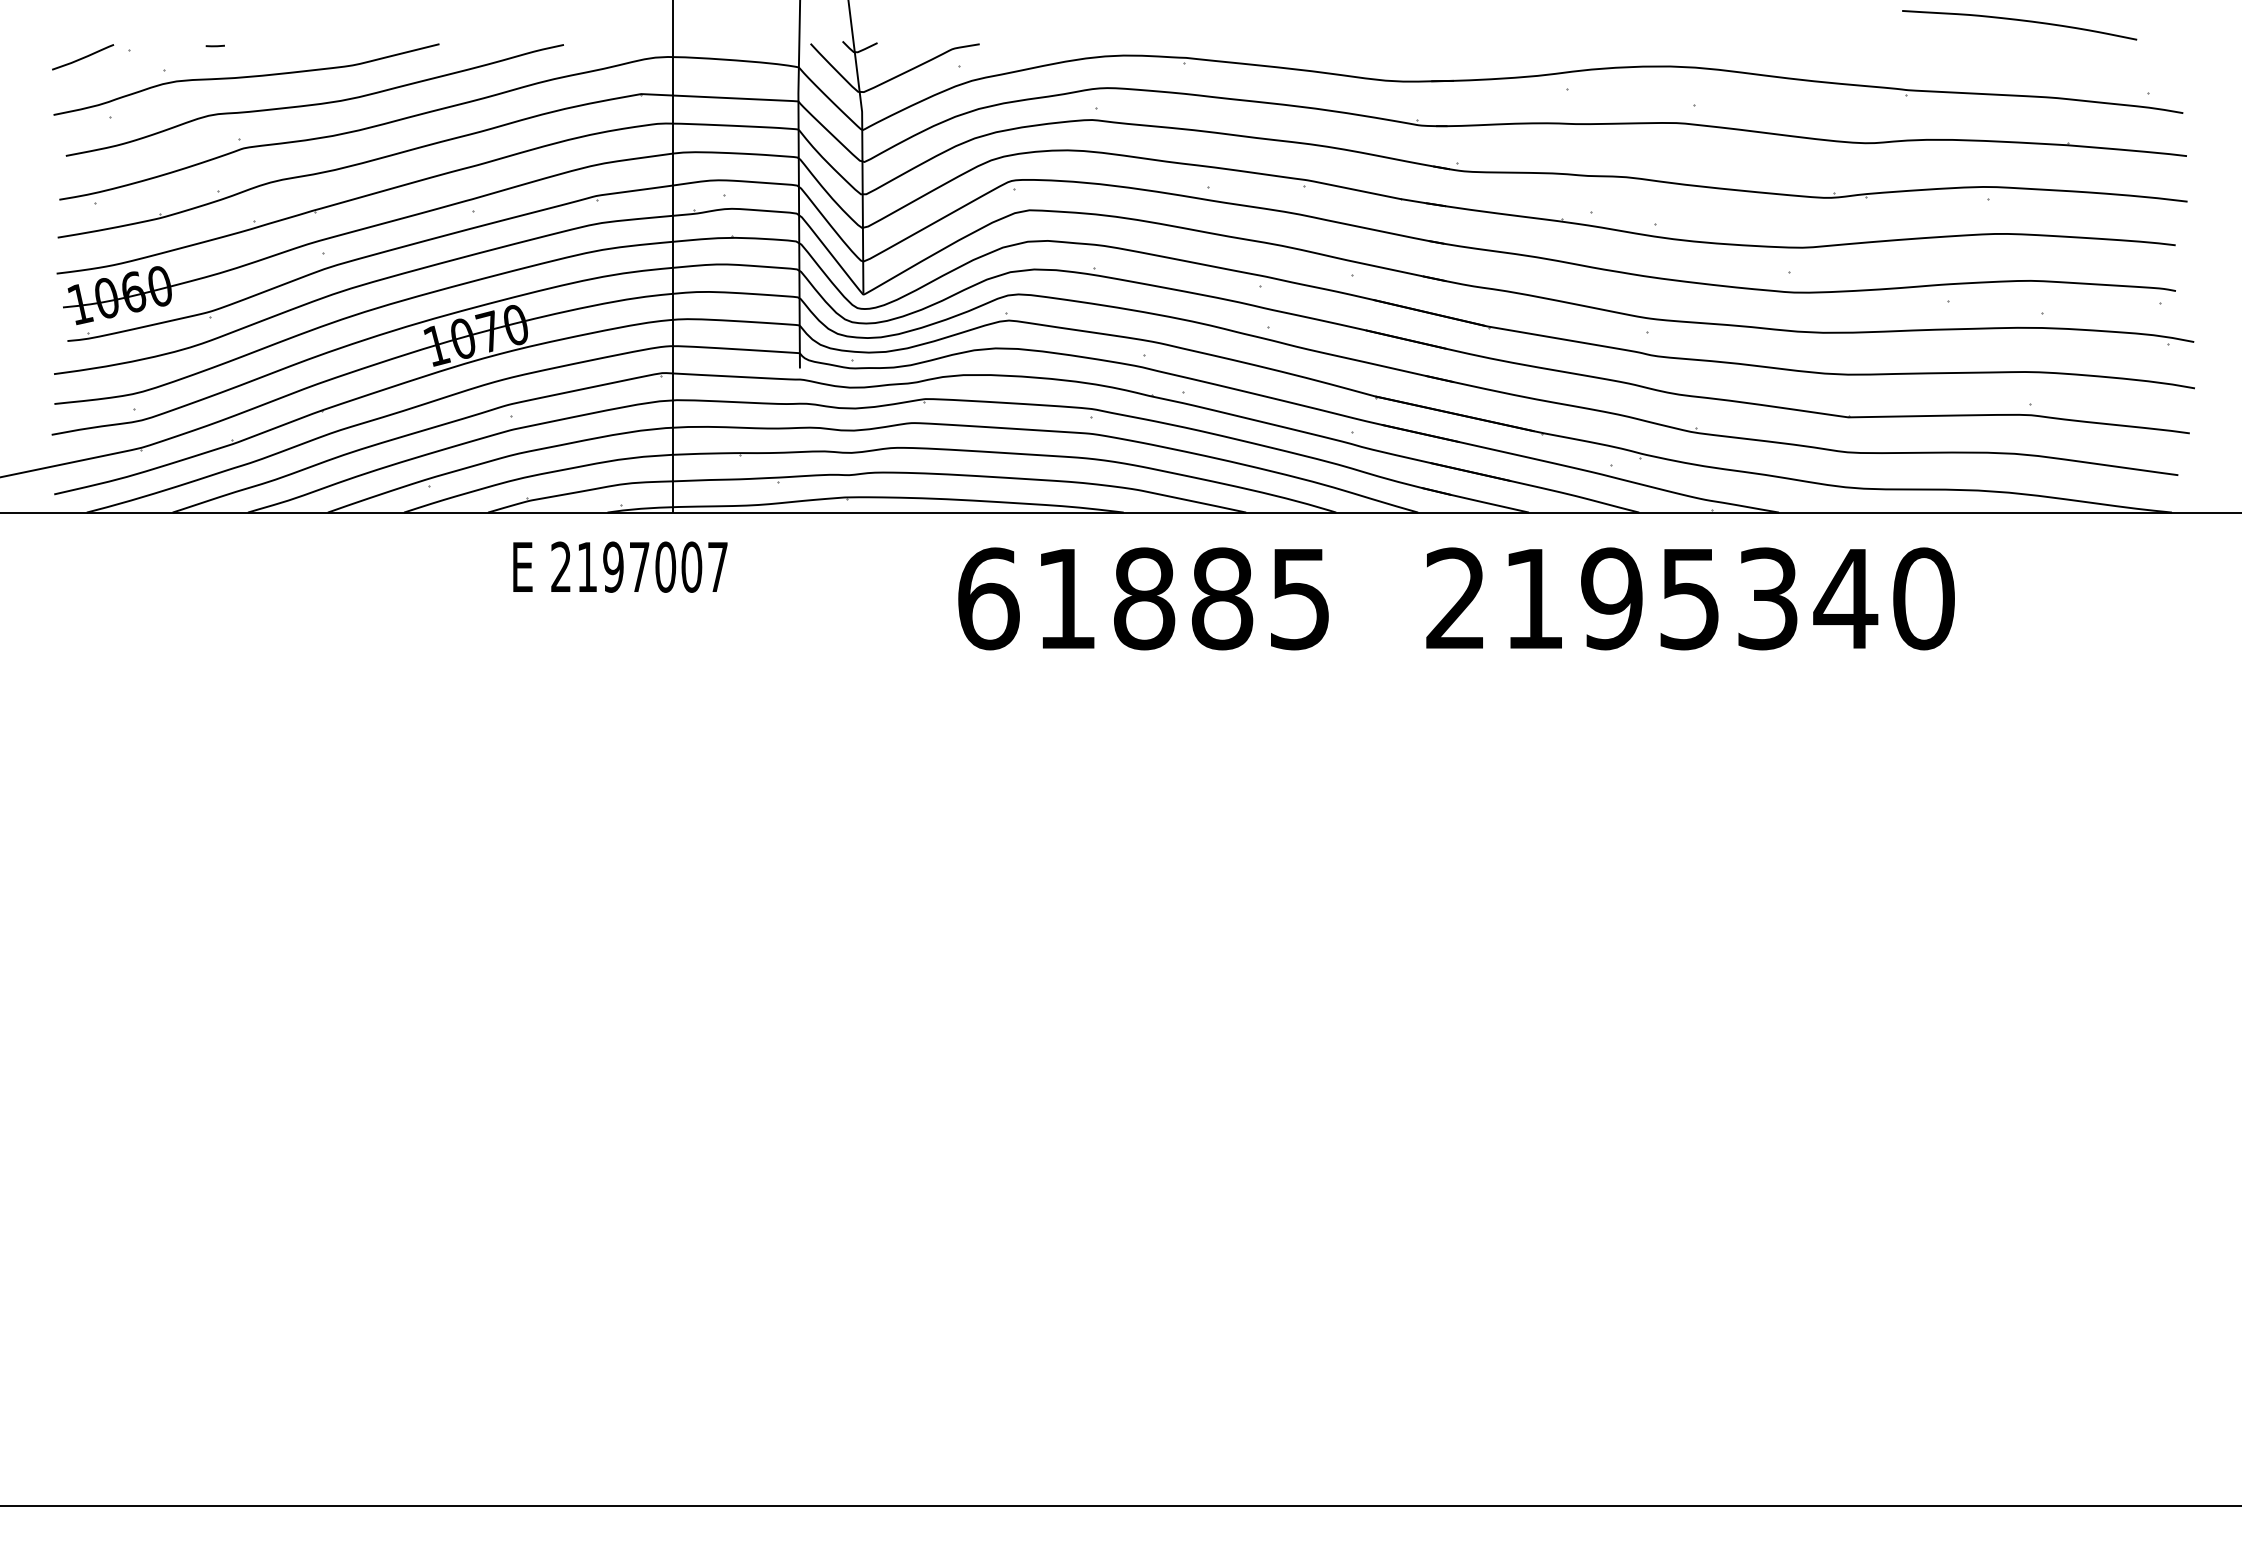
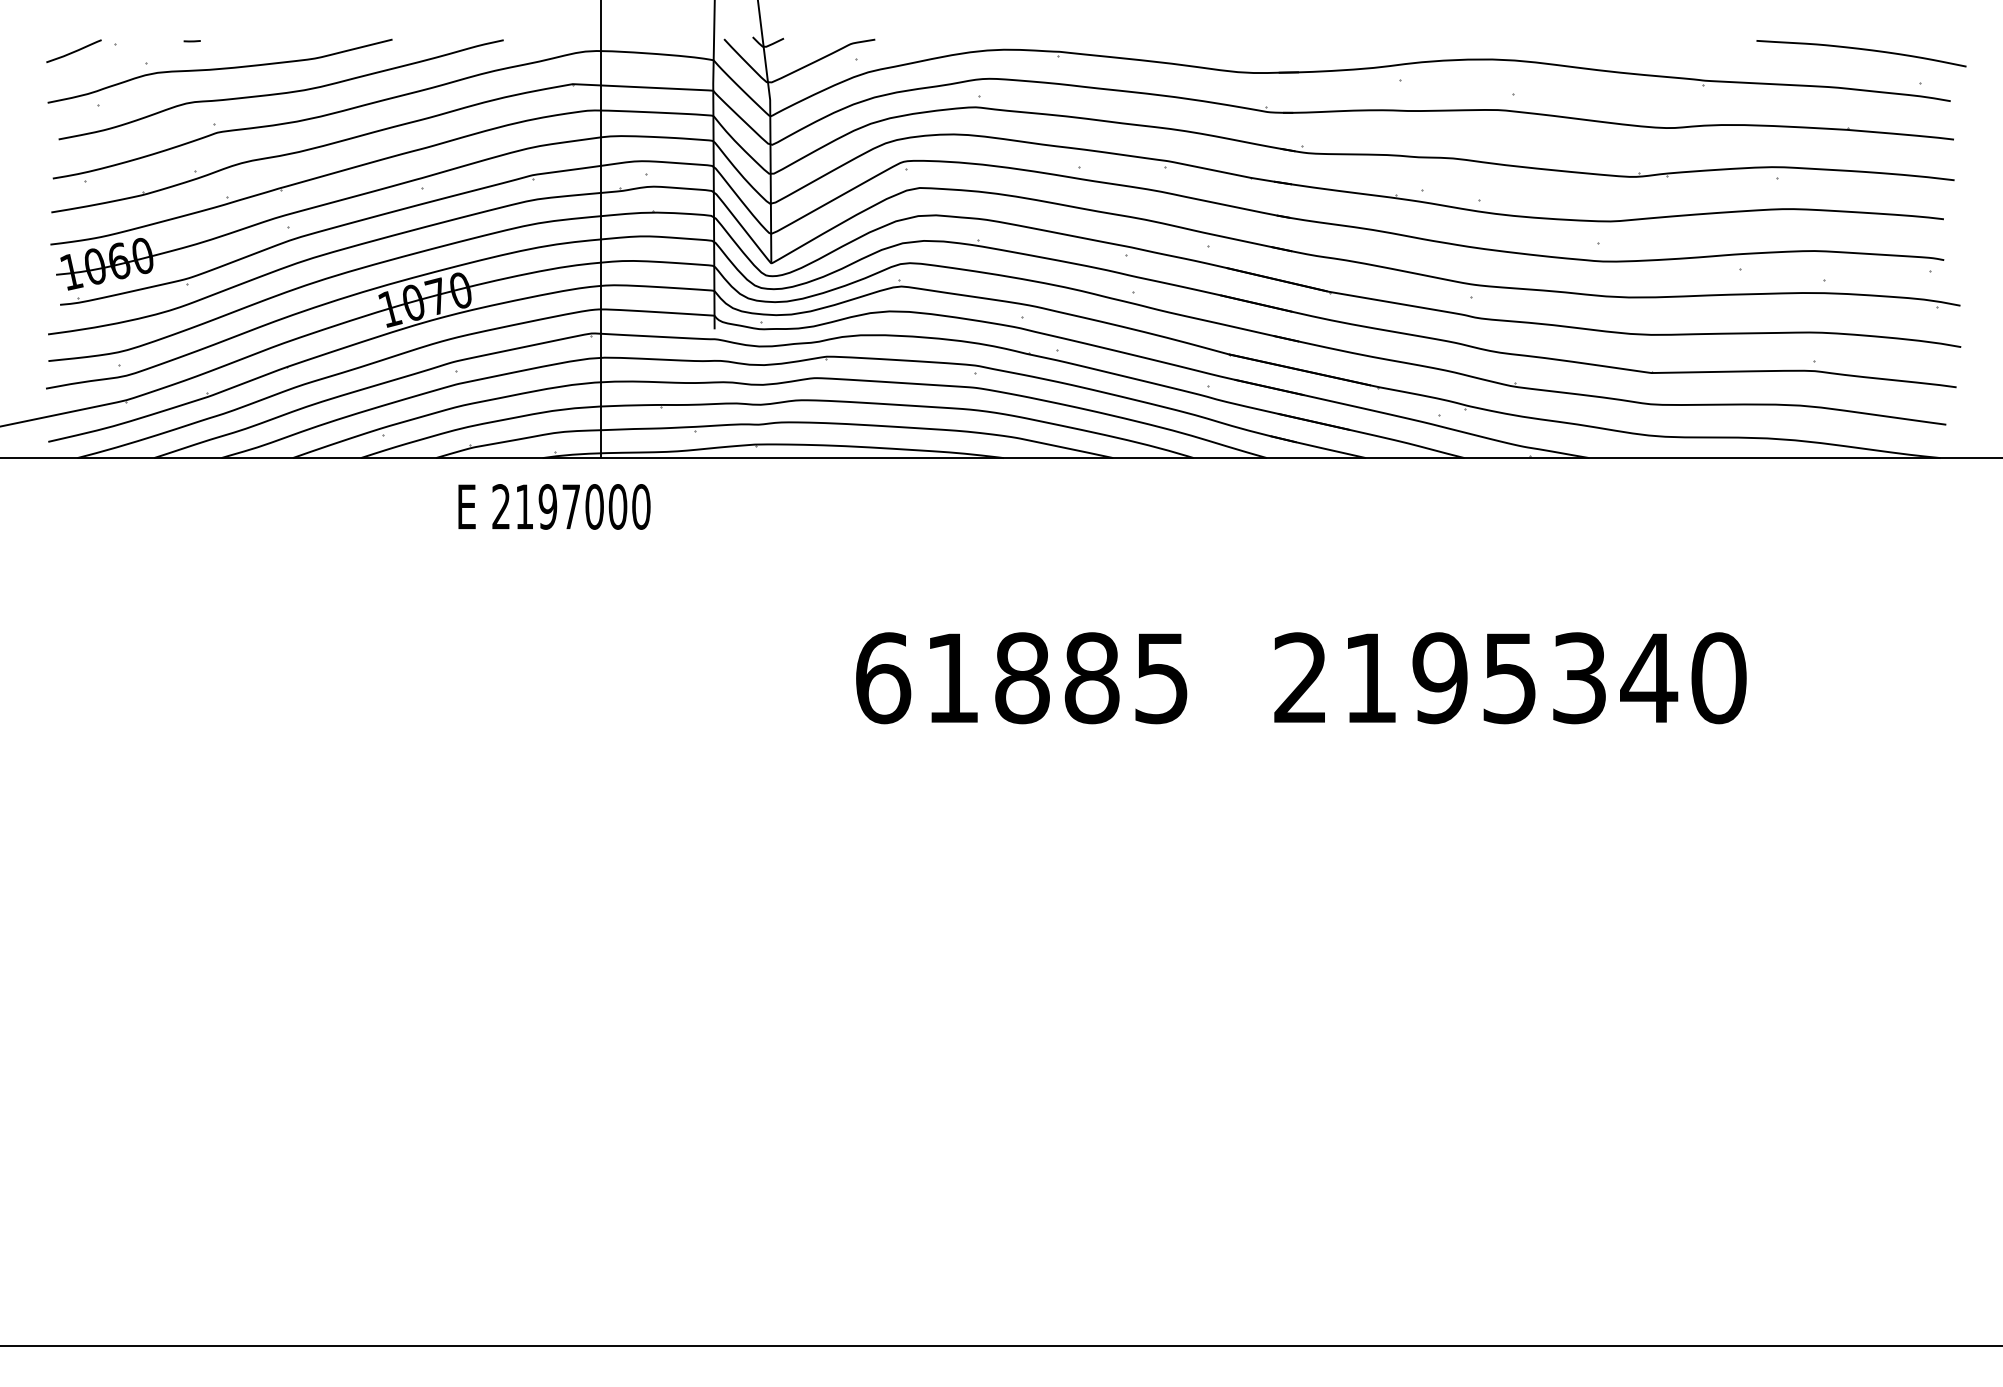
curve: (2020, 21) -> (1862, 50), moved
text: (718, 566) -> (641, 506), 2197007 -> 2197000
text: (1456, 599) -> (1301, 678), moved

